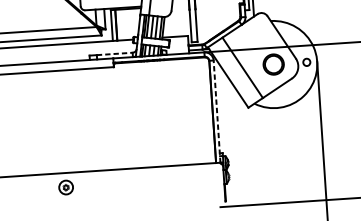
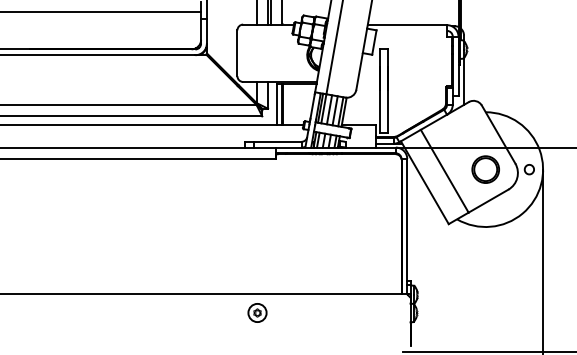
line: (114, 53) -> (277, 141), dashed -> solid
line: (217, 111) -> (407, 226), dashed -> solid
part: (66, 187) -> (257, 312), moved

